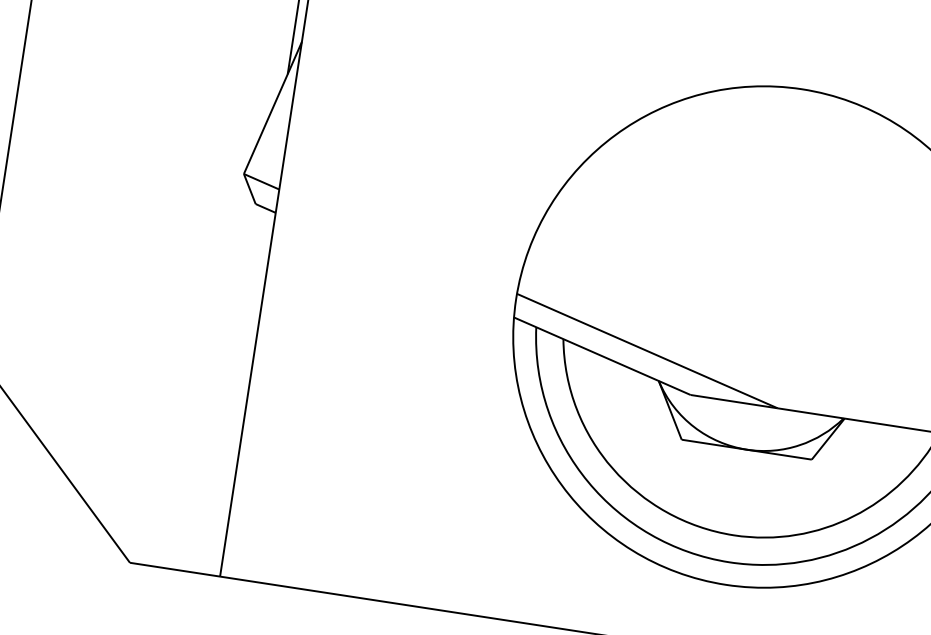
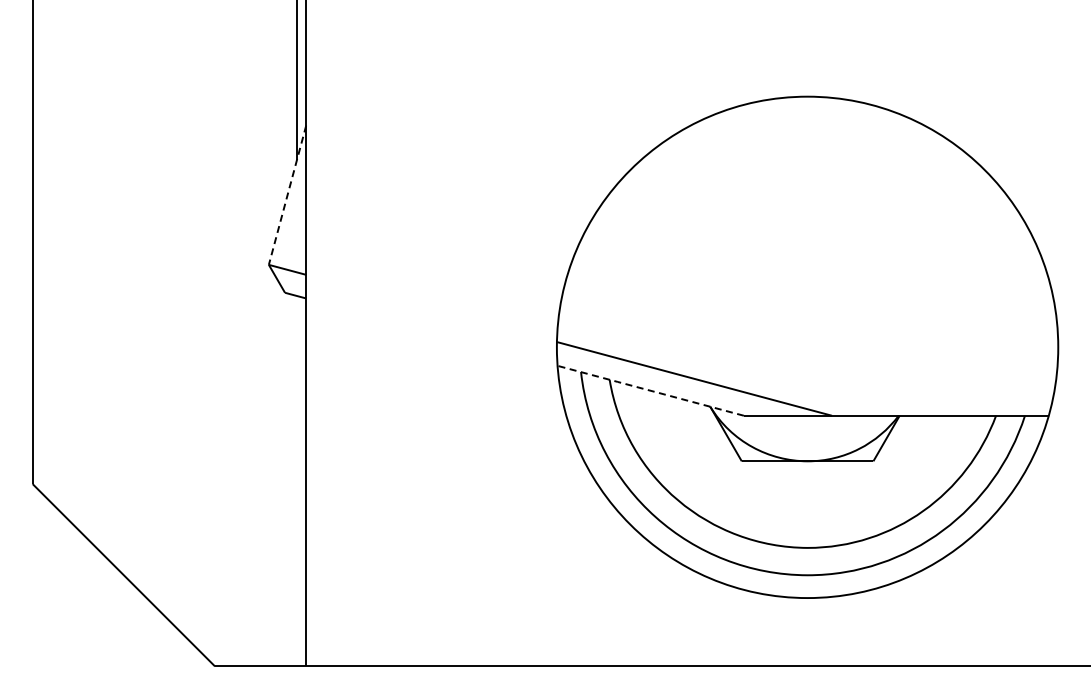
line: (272, 108) -> (287, 195), solid -> dashed
line: (602, 355) -> (650, 390), solid -> dashed

